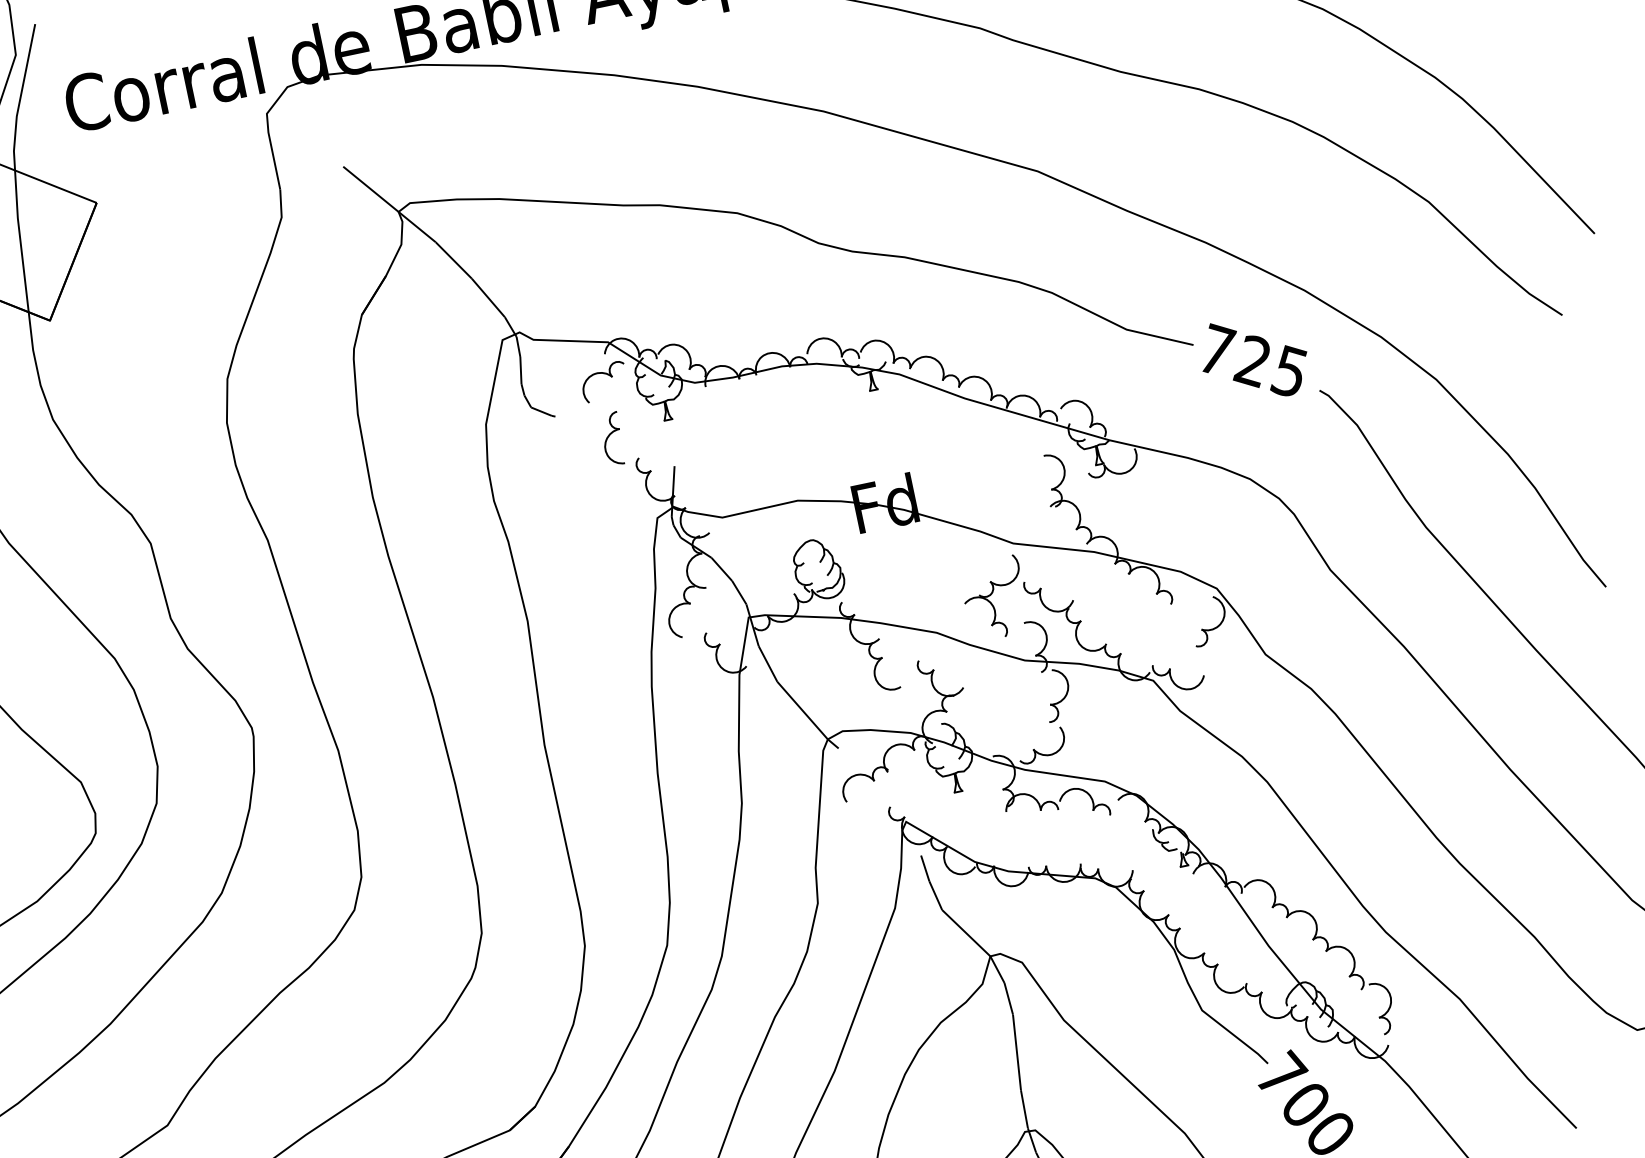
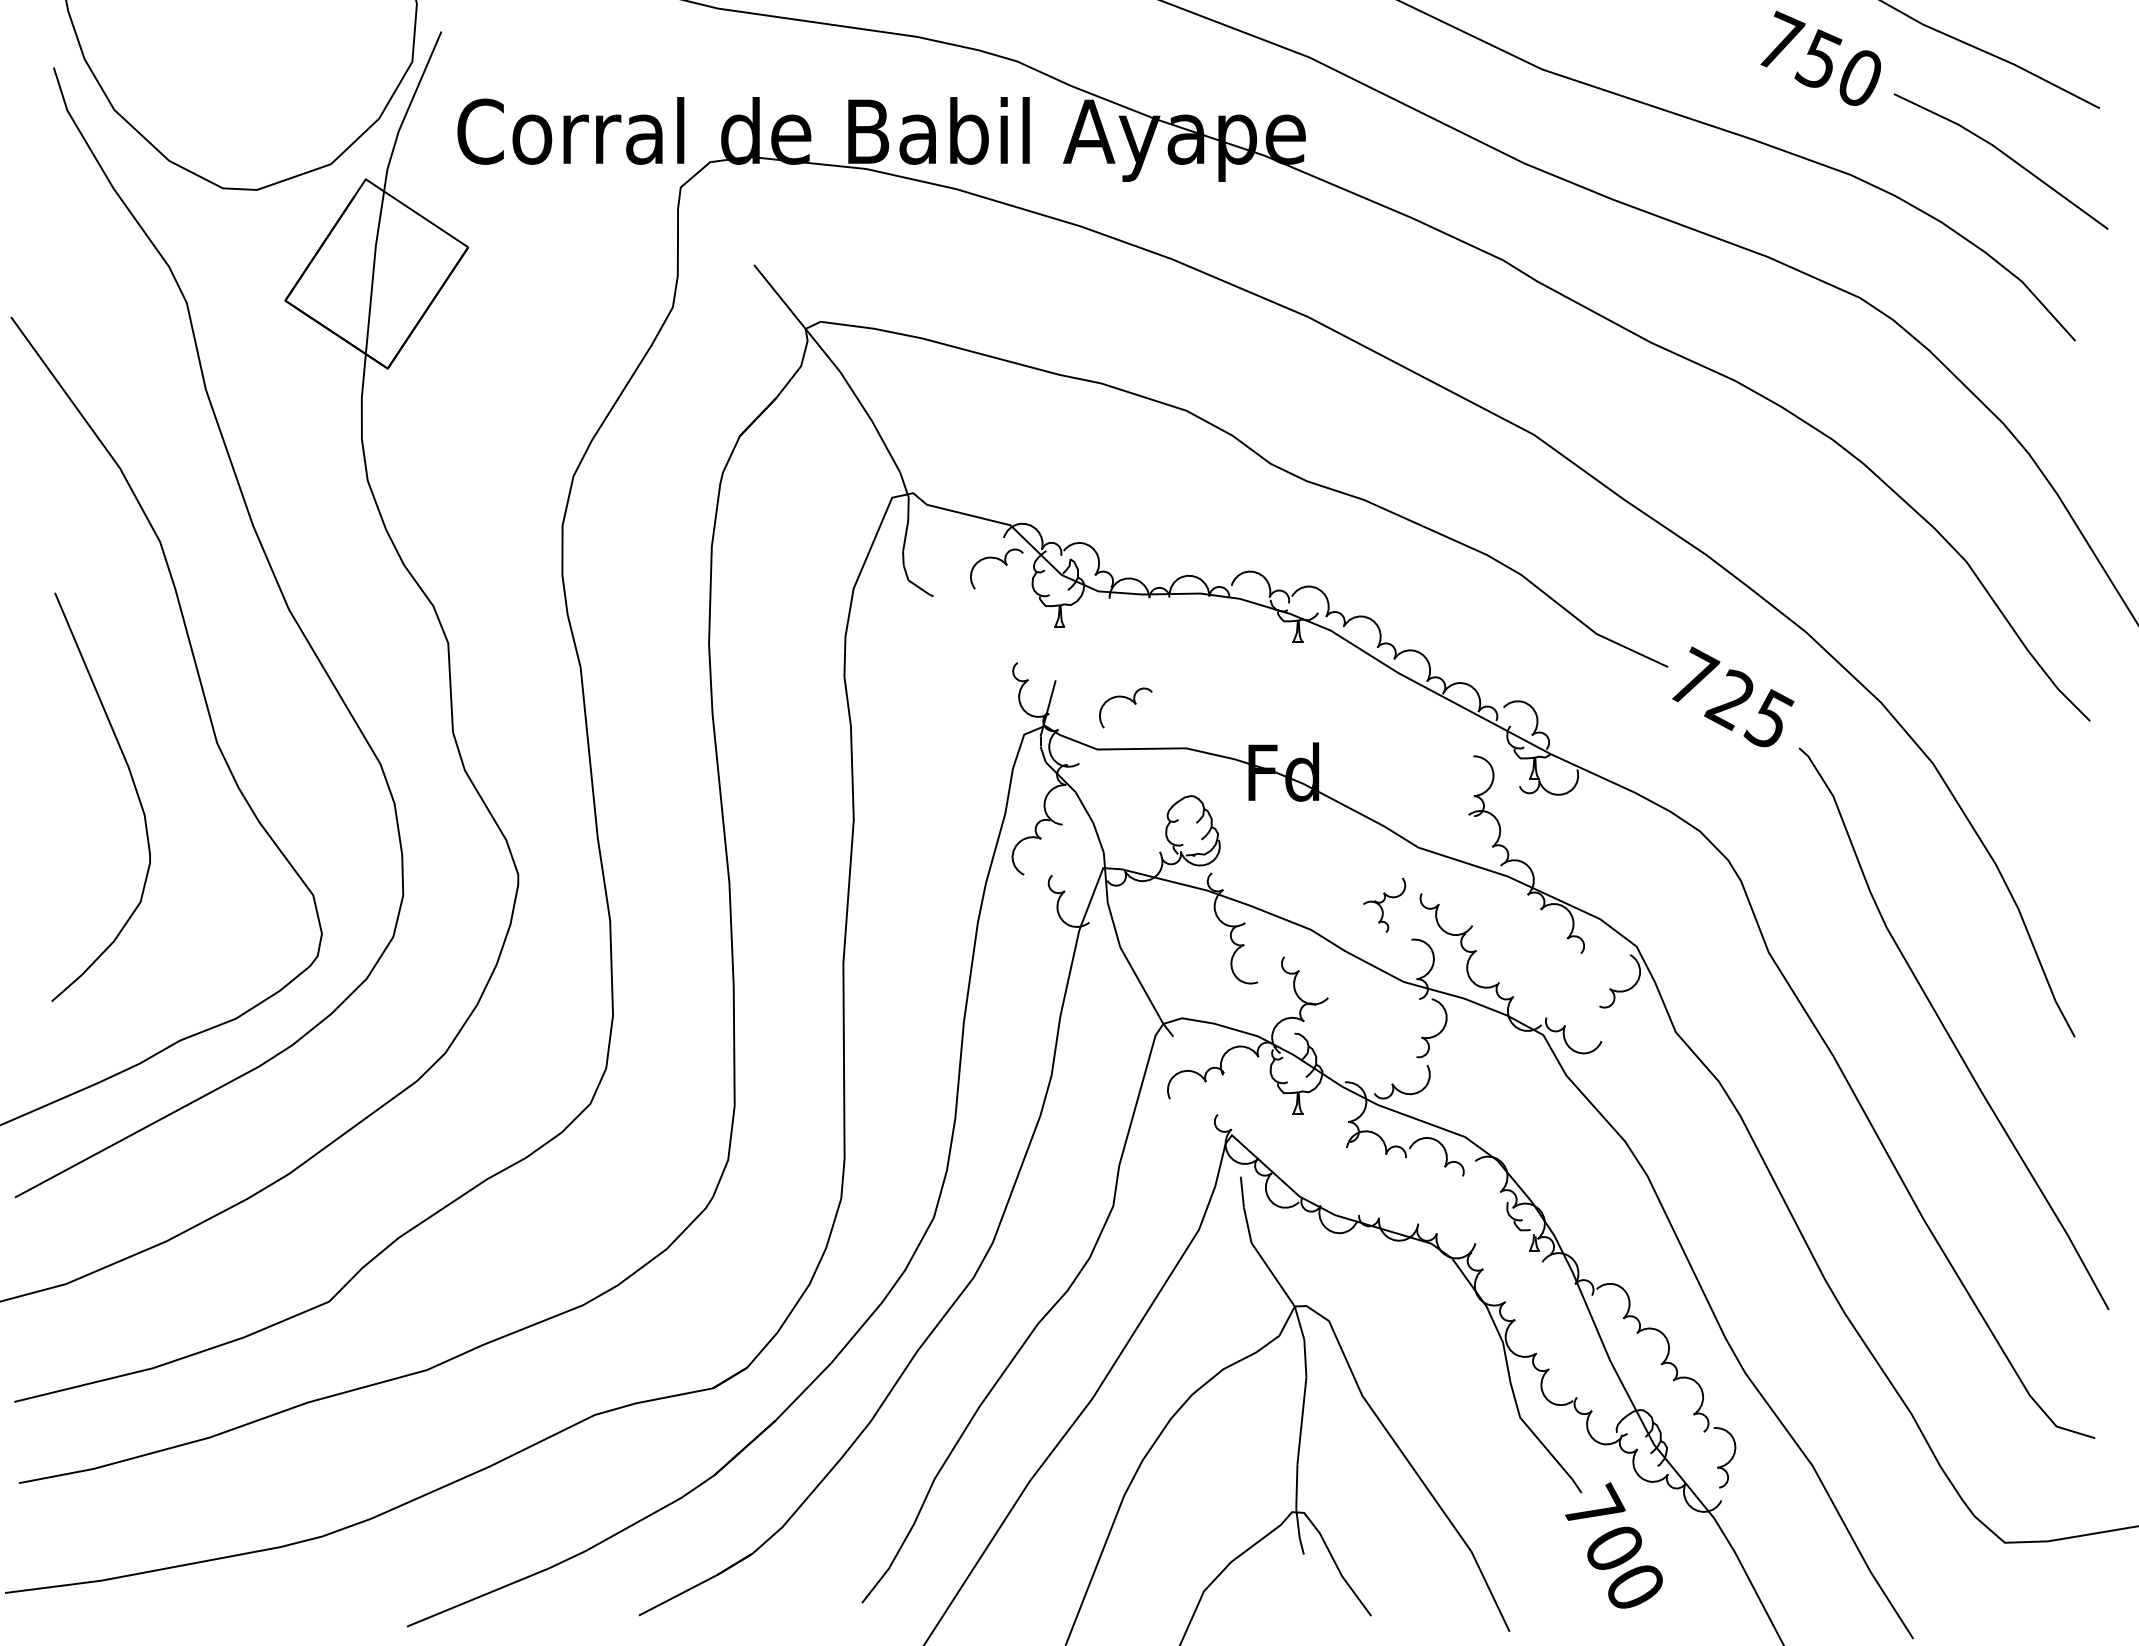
part: (612, 439) -> (992, 635), removed
part: (739, 469) -> (1127, 699), added
part: (994, 598) -> (1384, 904), size x0.6

